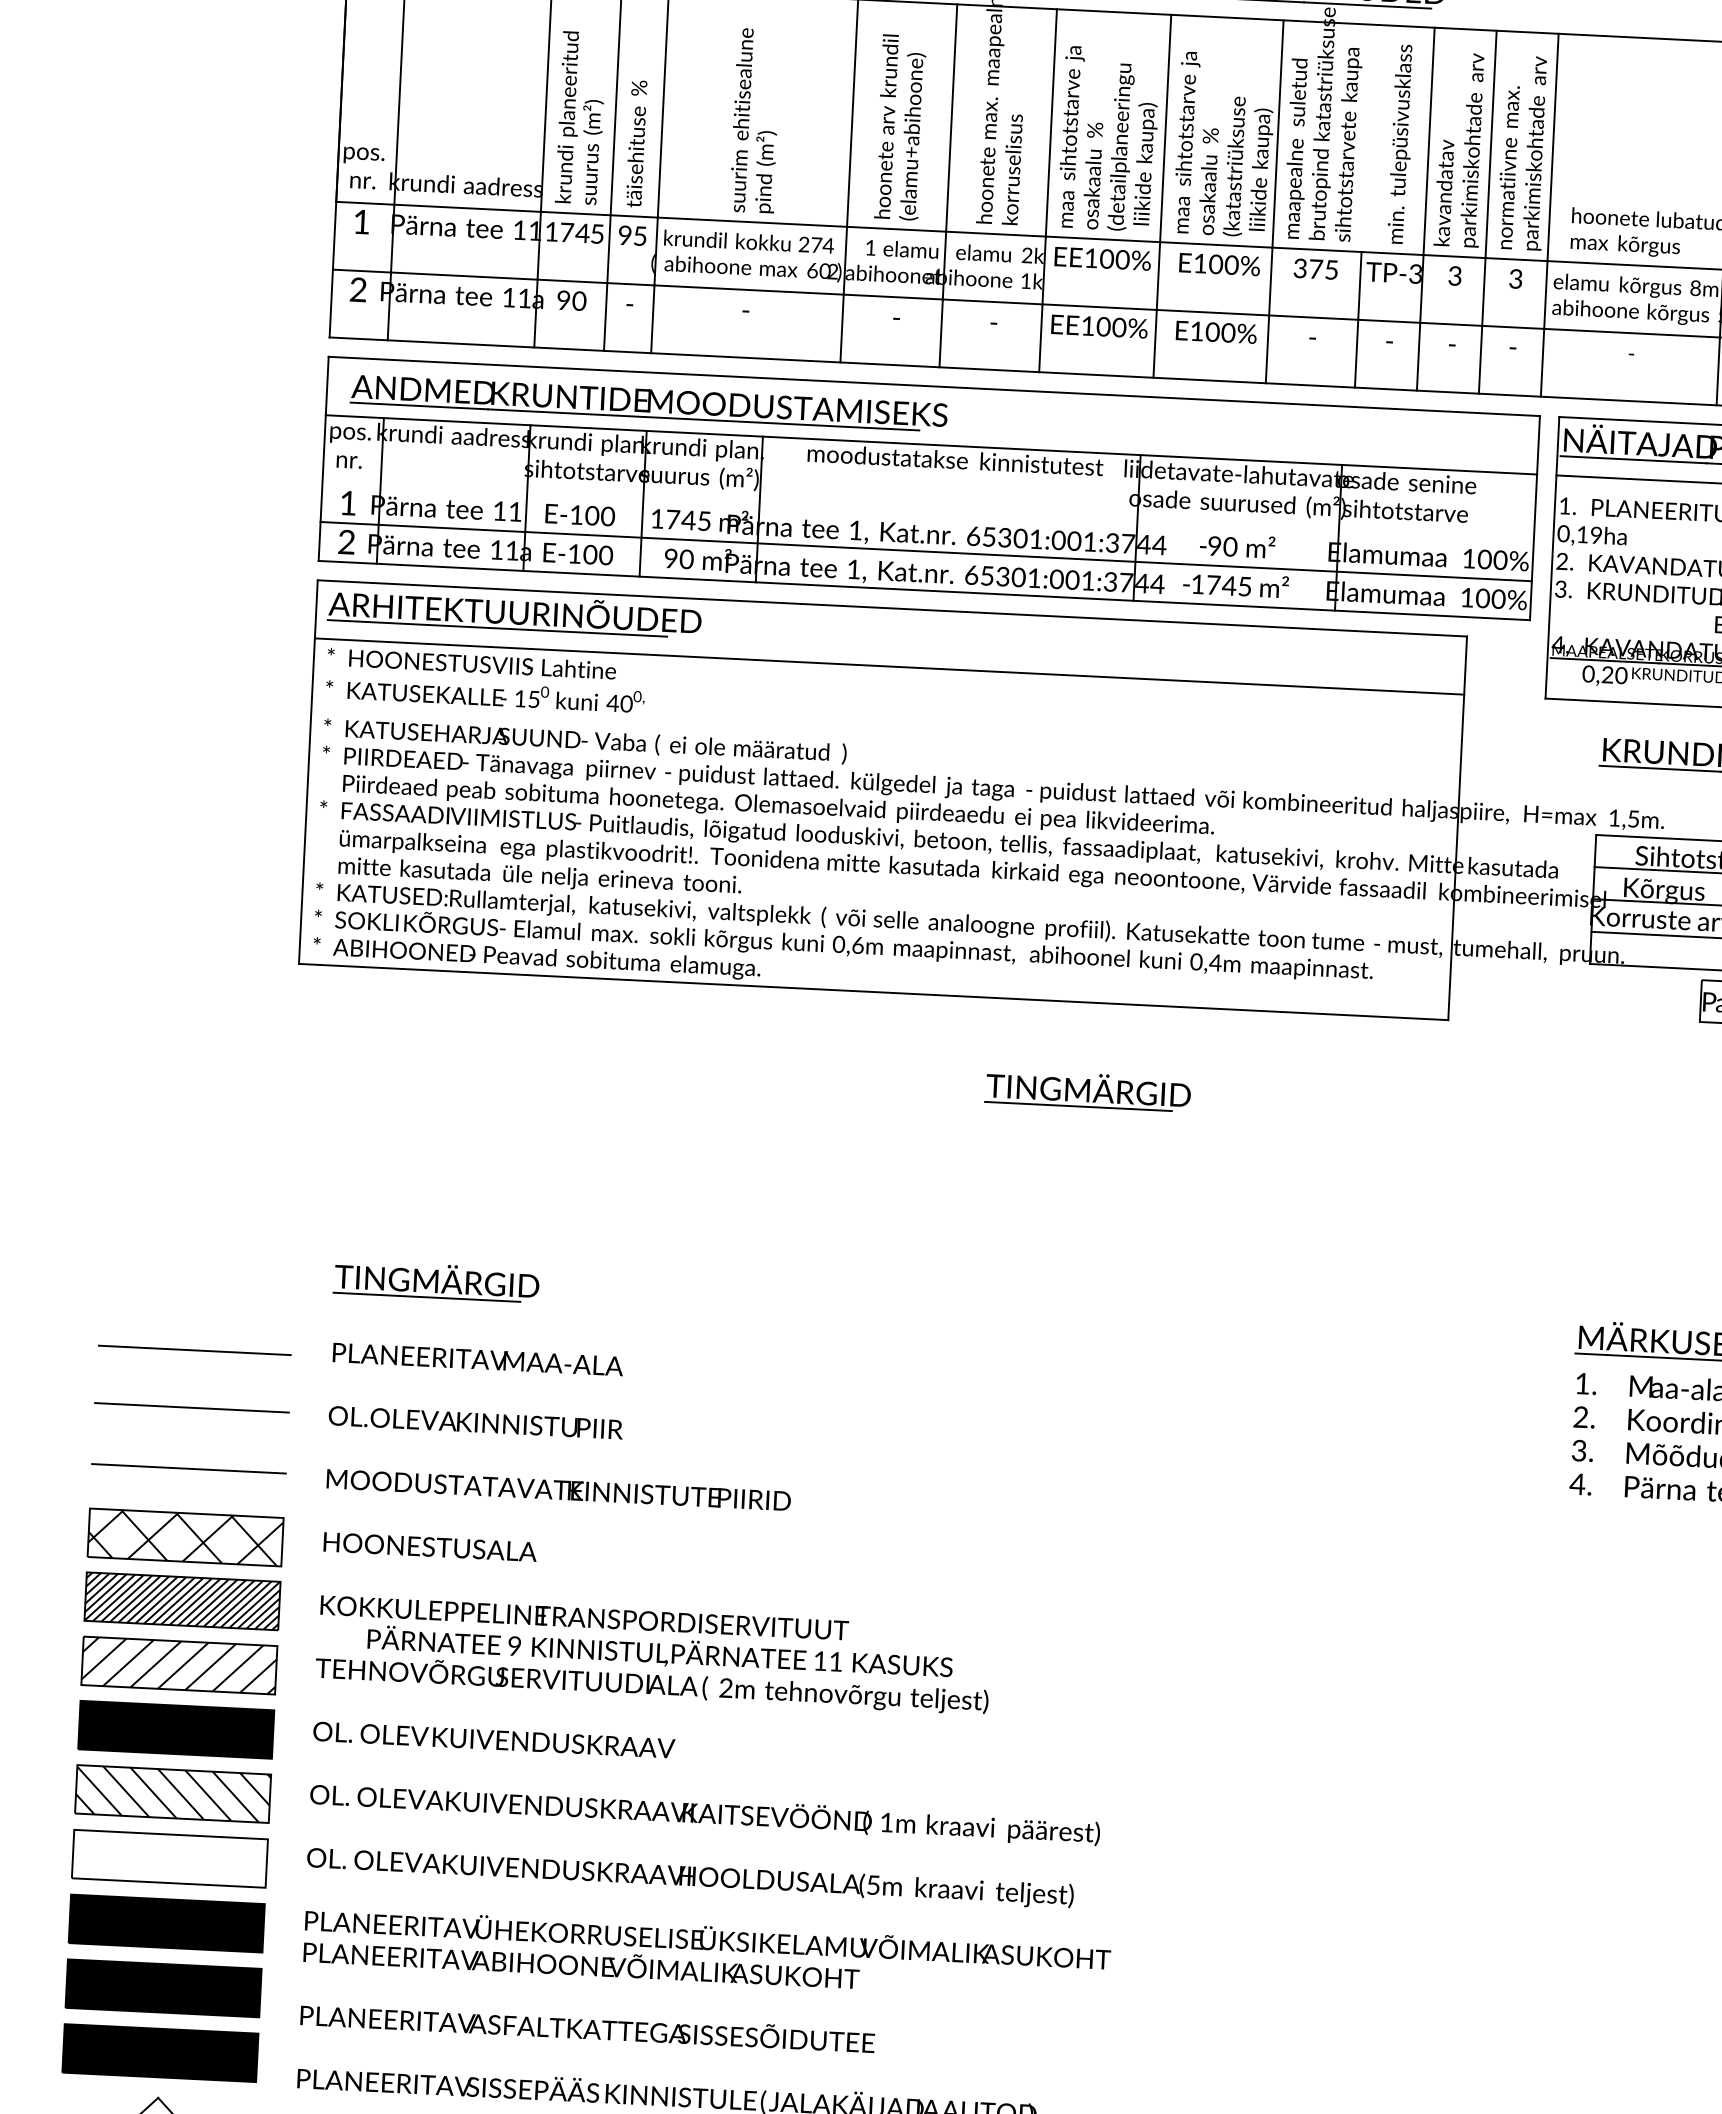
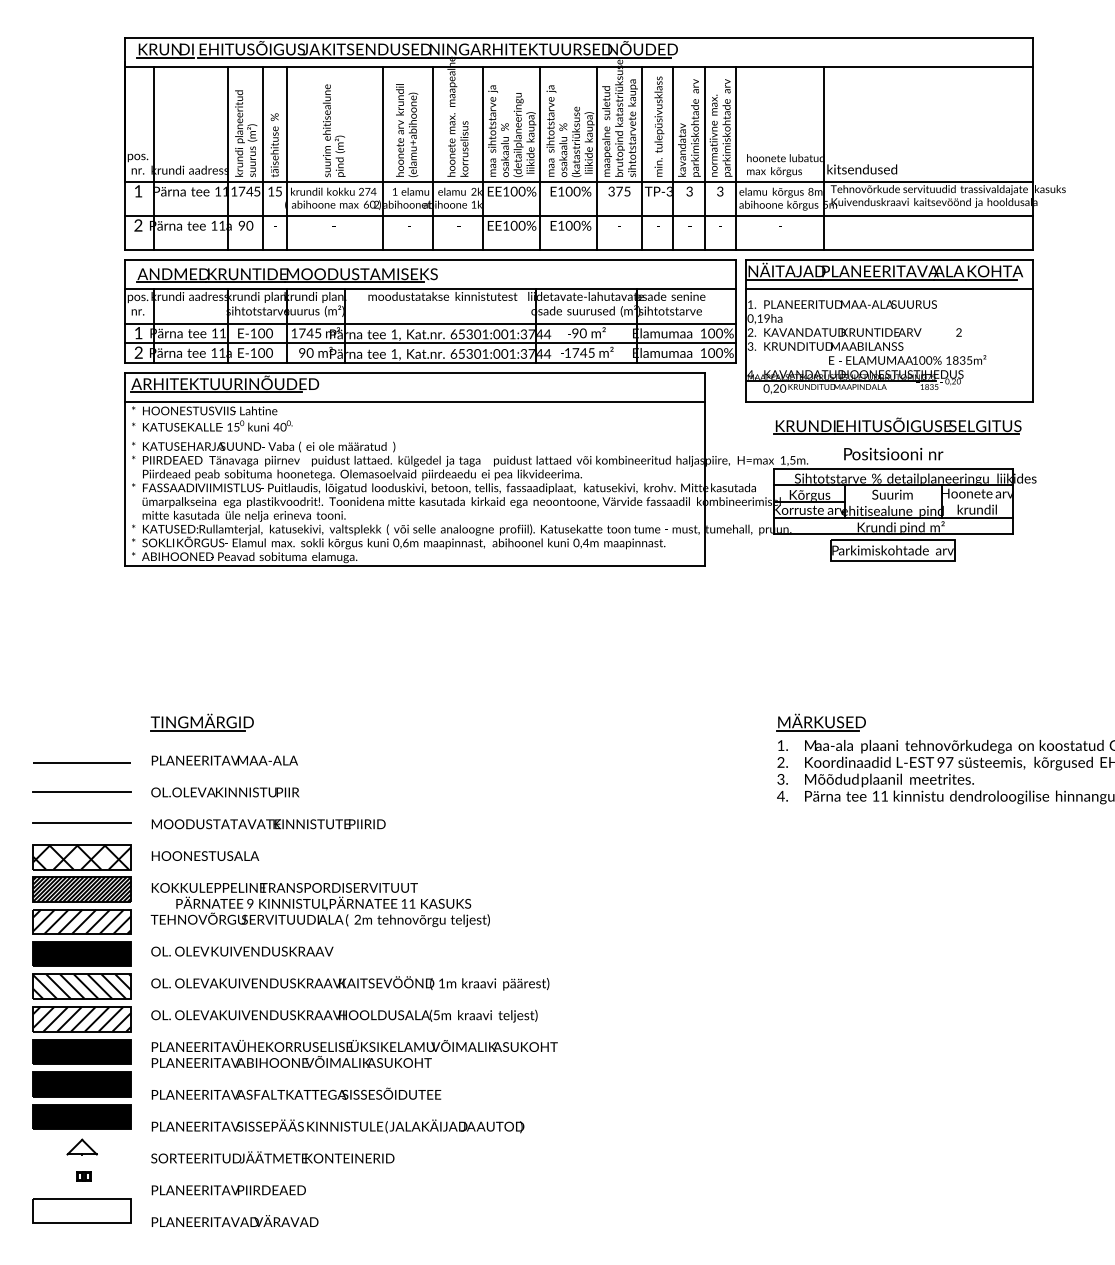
line: (1368, 138) -> (642, 124), added
text: (625, 235) -> (271, 191), 9 -> 1
line: (928, 512) -> (430, 323), added
part: (1086, 1090) -> (524, 610), removed
hatch: (170, 1859) -> (82, 1019), added

